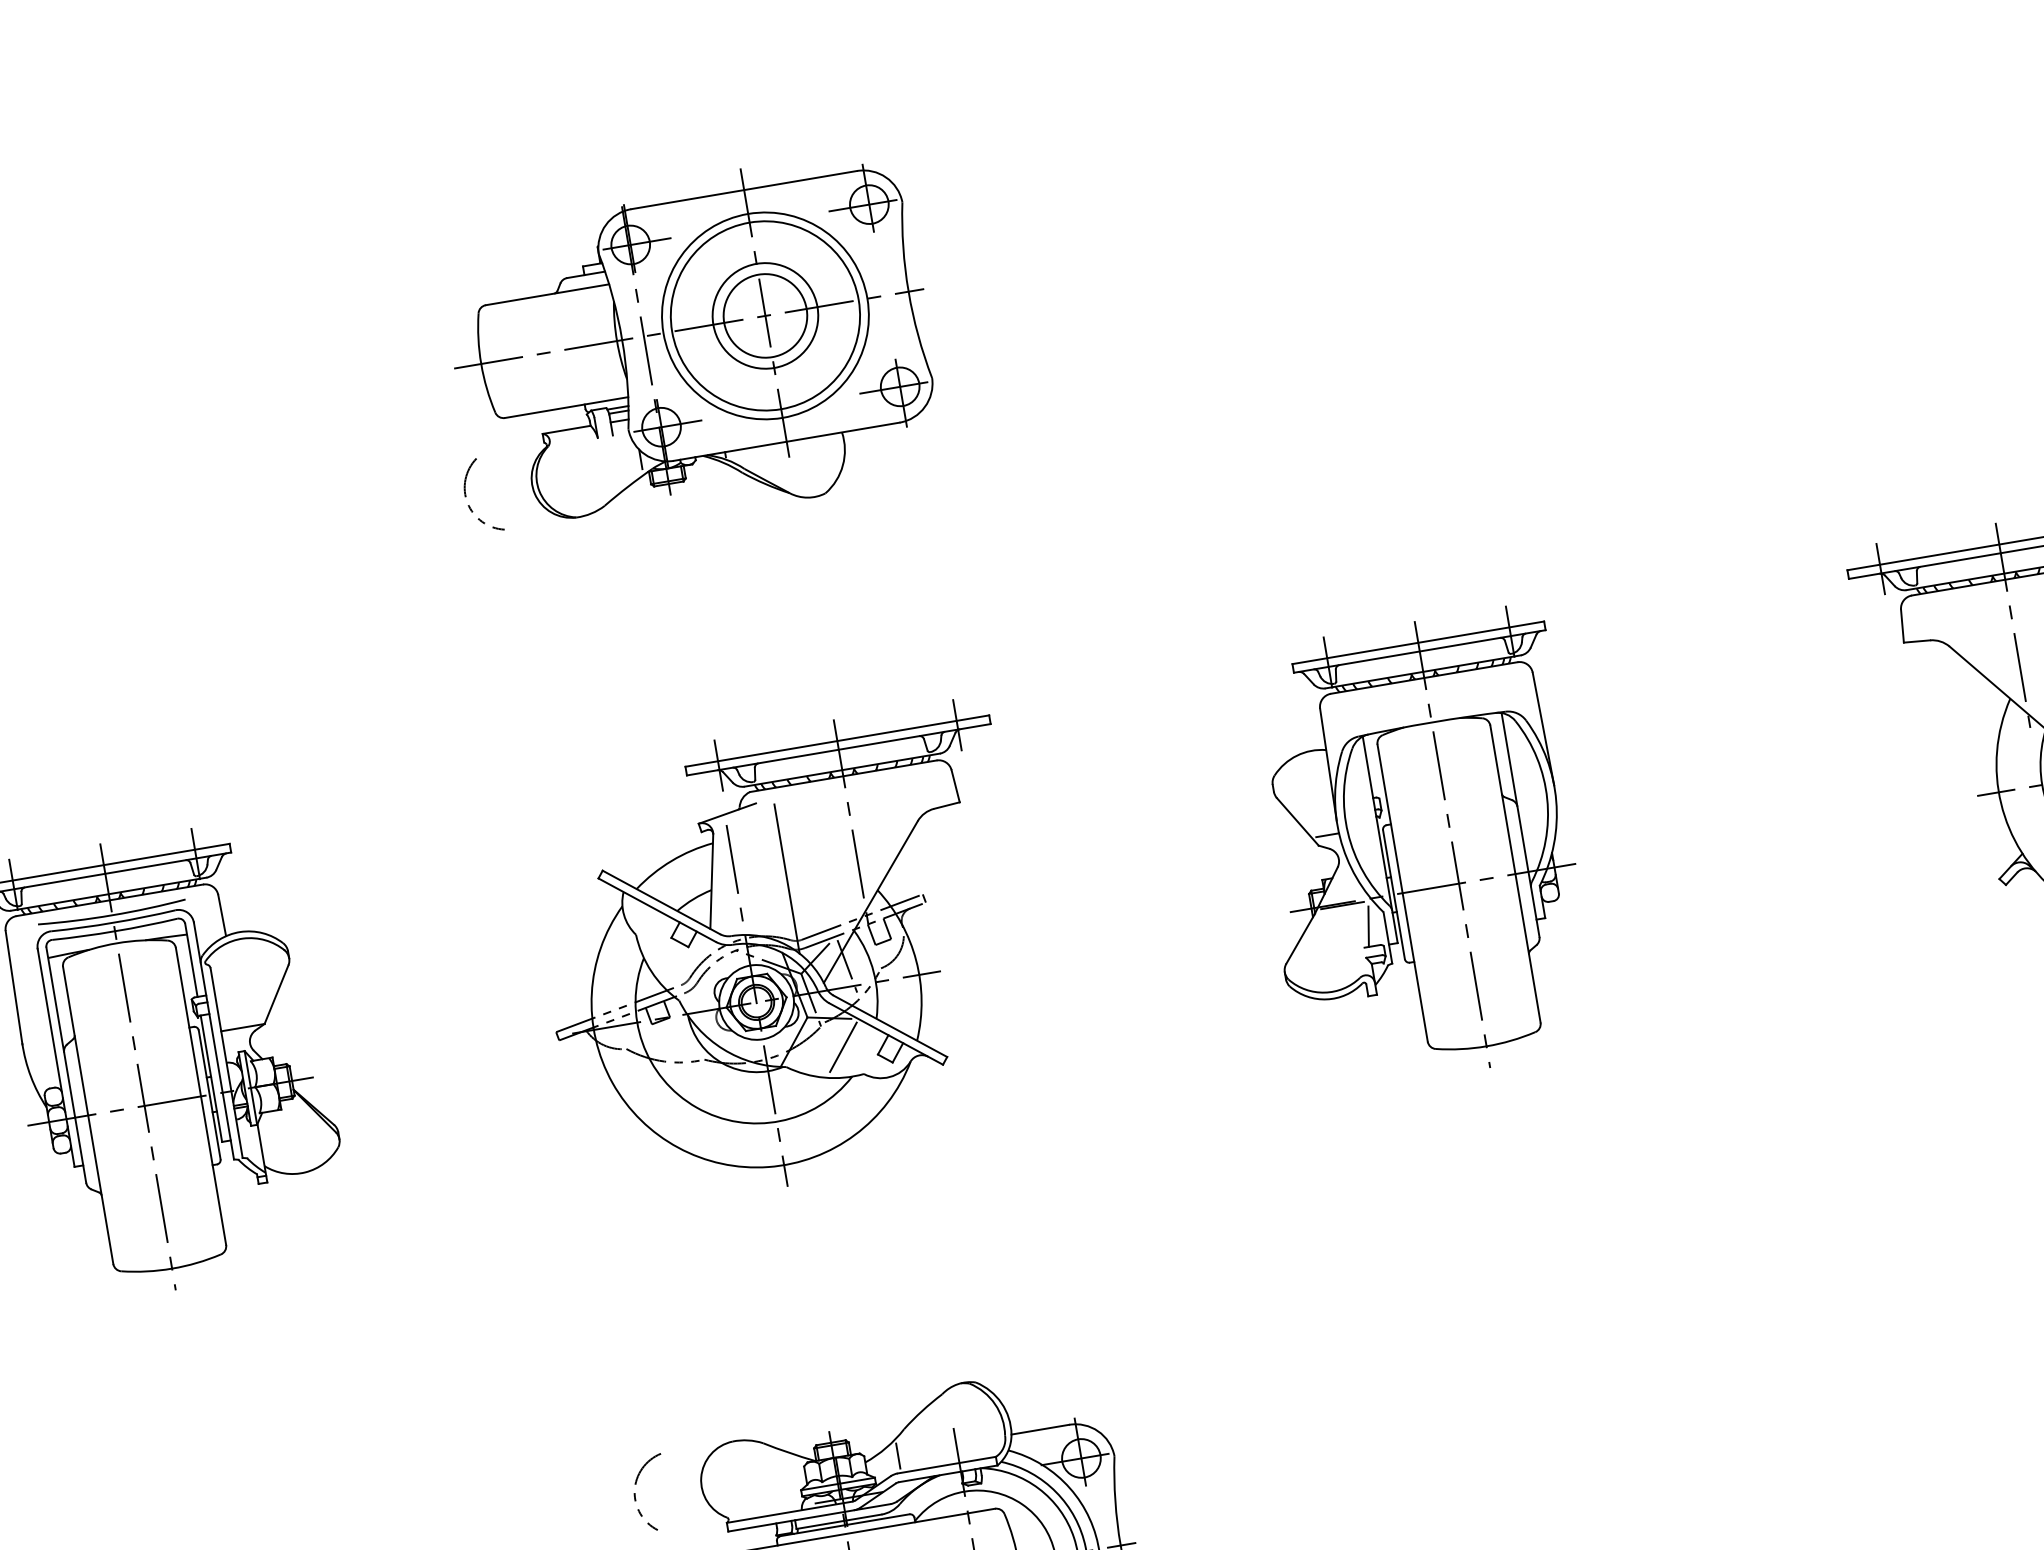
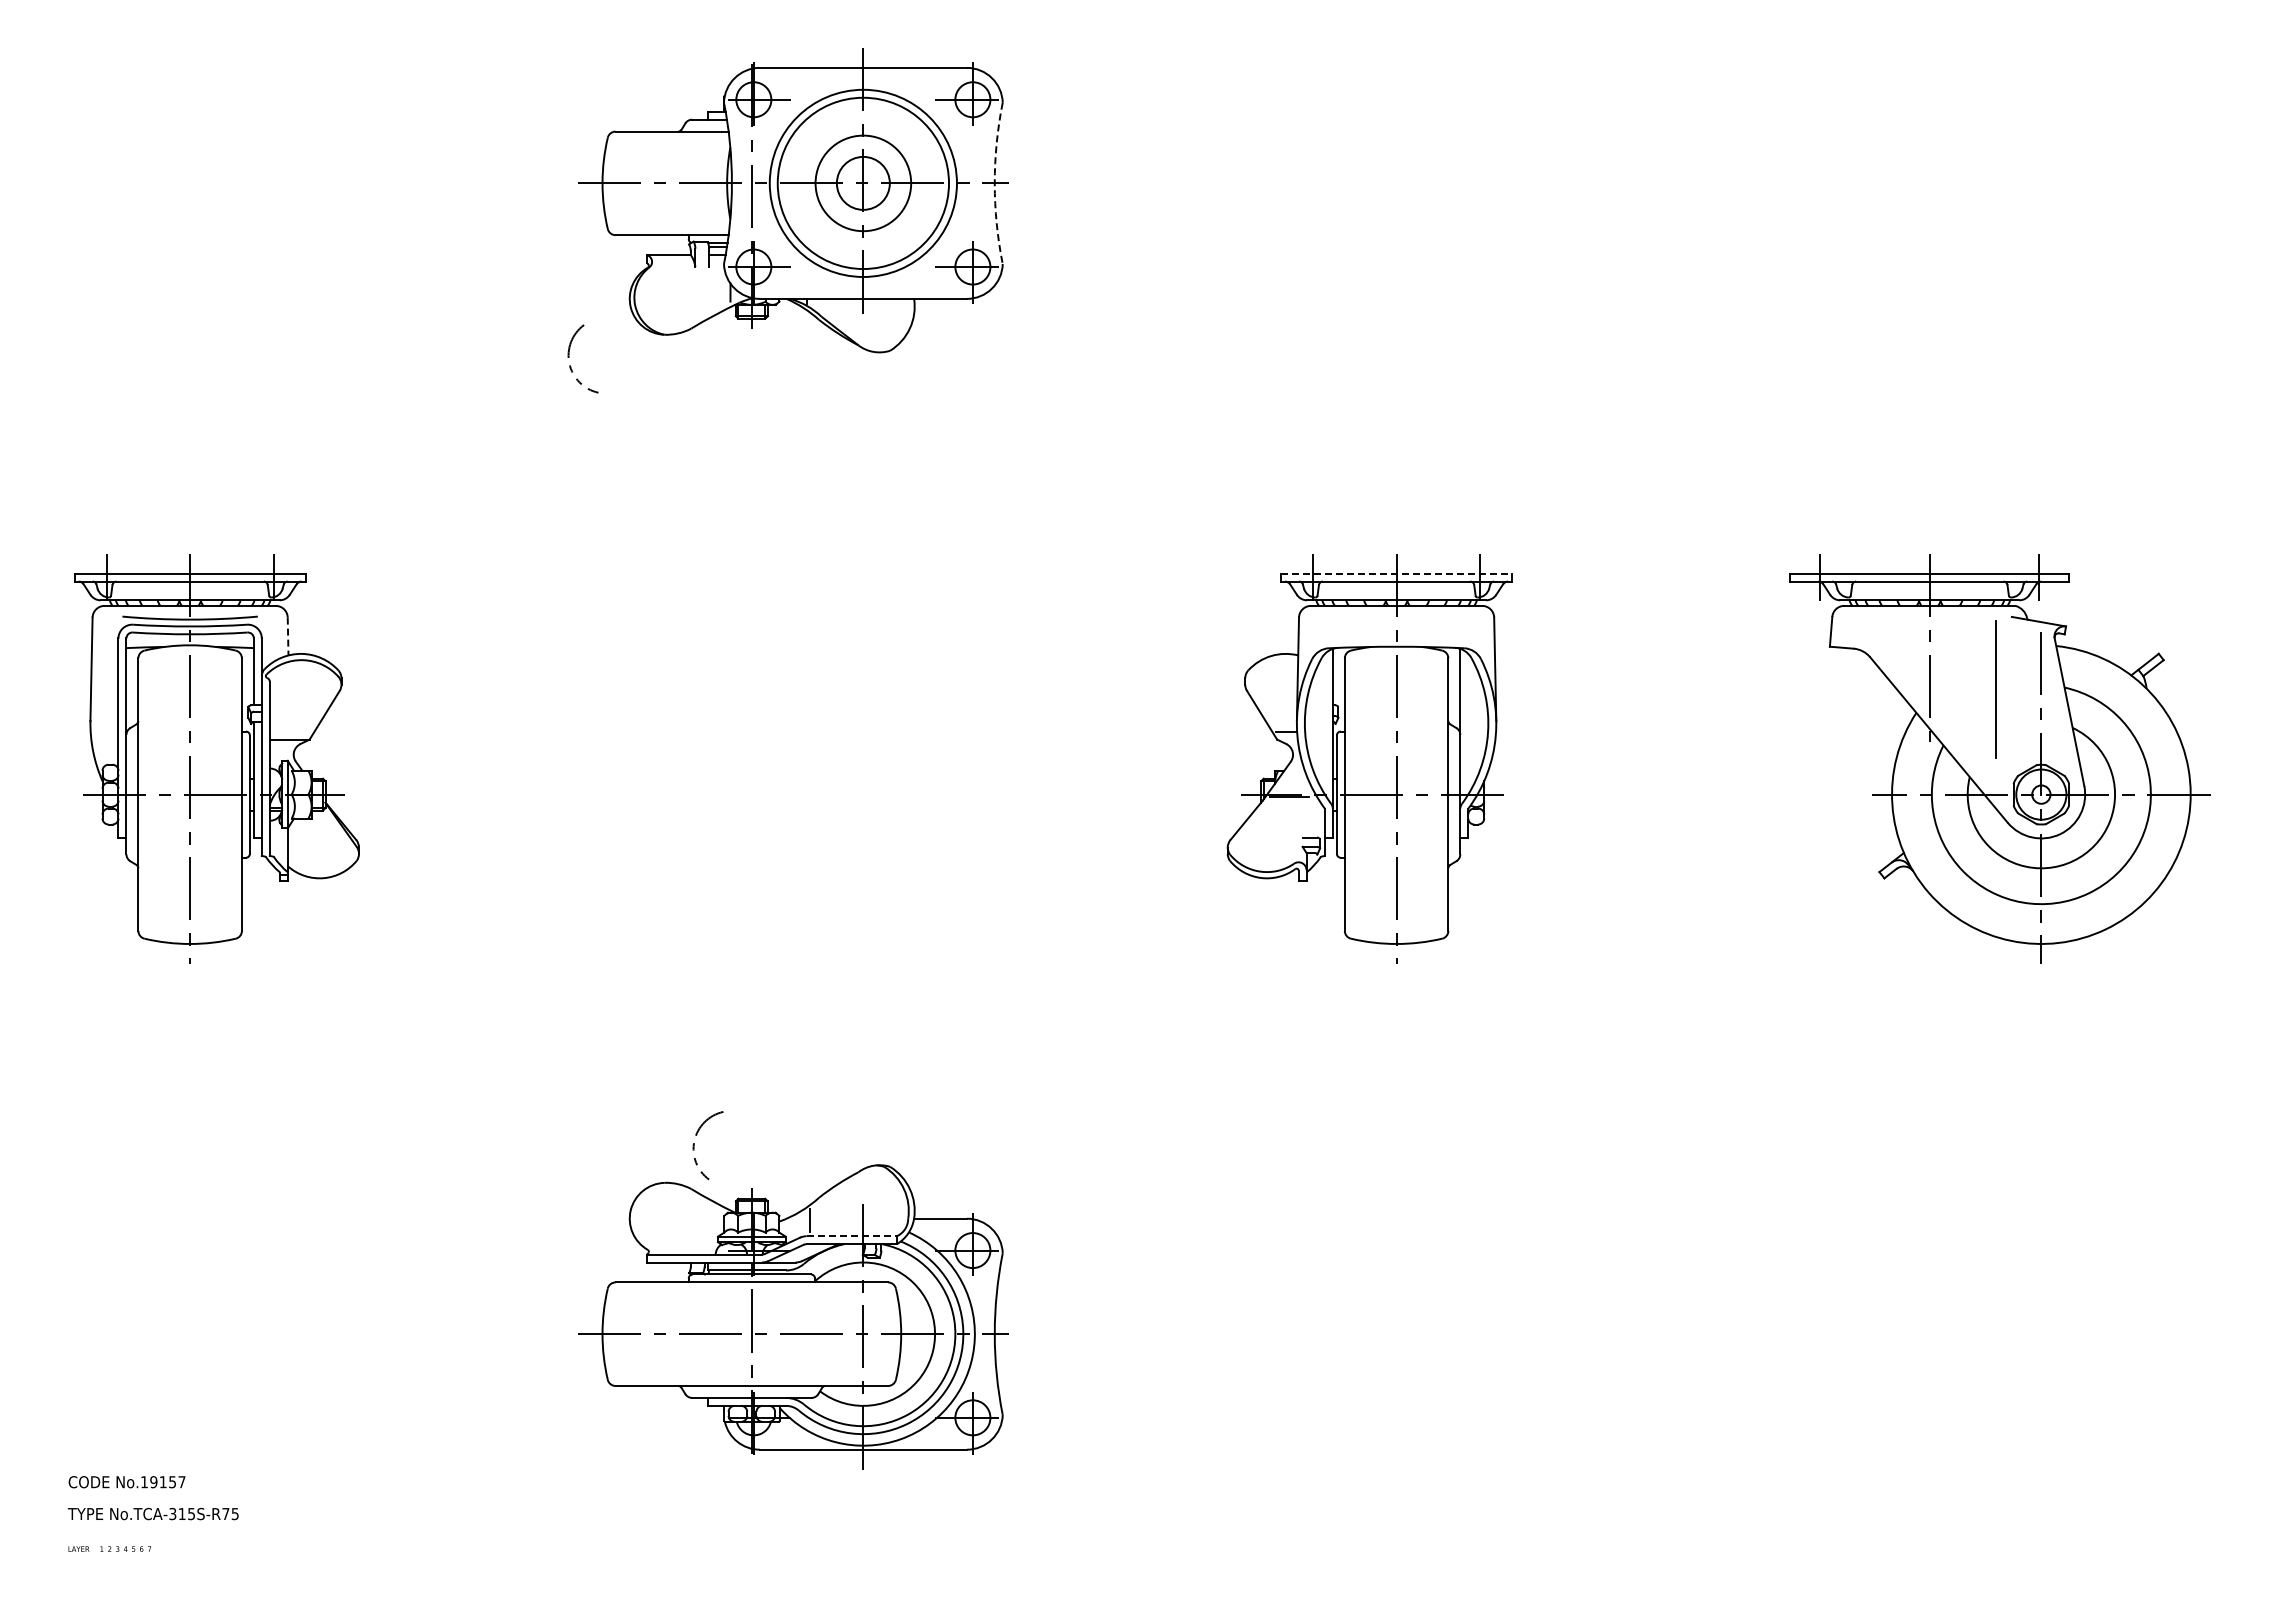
arc: (908, 291) -> (994, 183), solid -> dashed
circle: (765, 316) -> (863, 183), size x0.7
arc: (466, 496) -> (569, 357), moved
line: (1419, 642) -> (1397, 573), solid -> dashed
line: (222, 915) -> (288, 636), solid -> dashed
line: (1368, 926) -> (1309, 819), removed
part: (786, 956) -> (785, 758), removed
line: (947, 1465) -> (852, 1236), solid -> dashed
arc: (635, 1495) -> (694, 1145), moved

